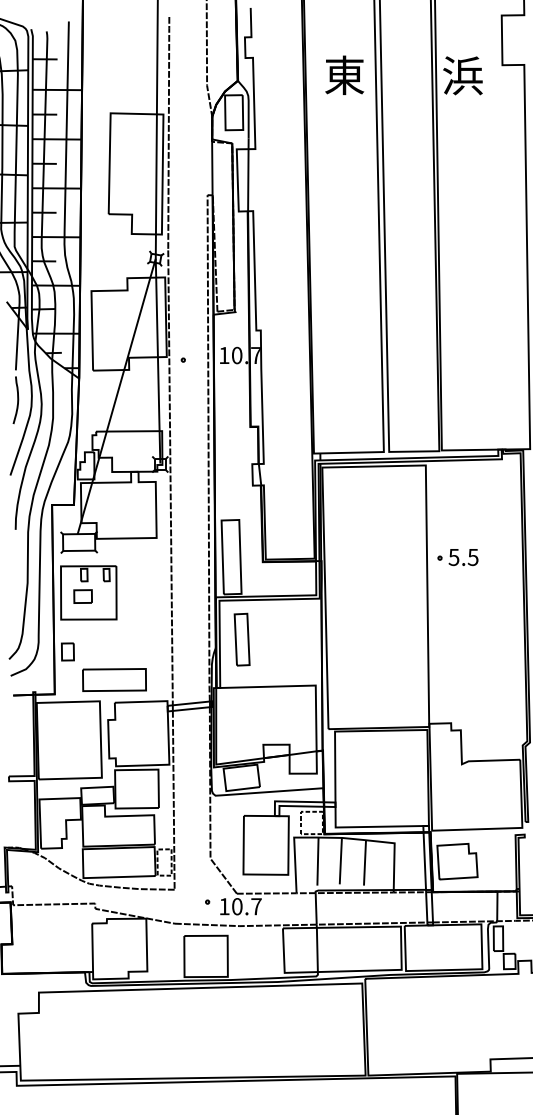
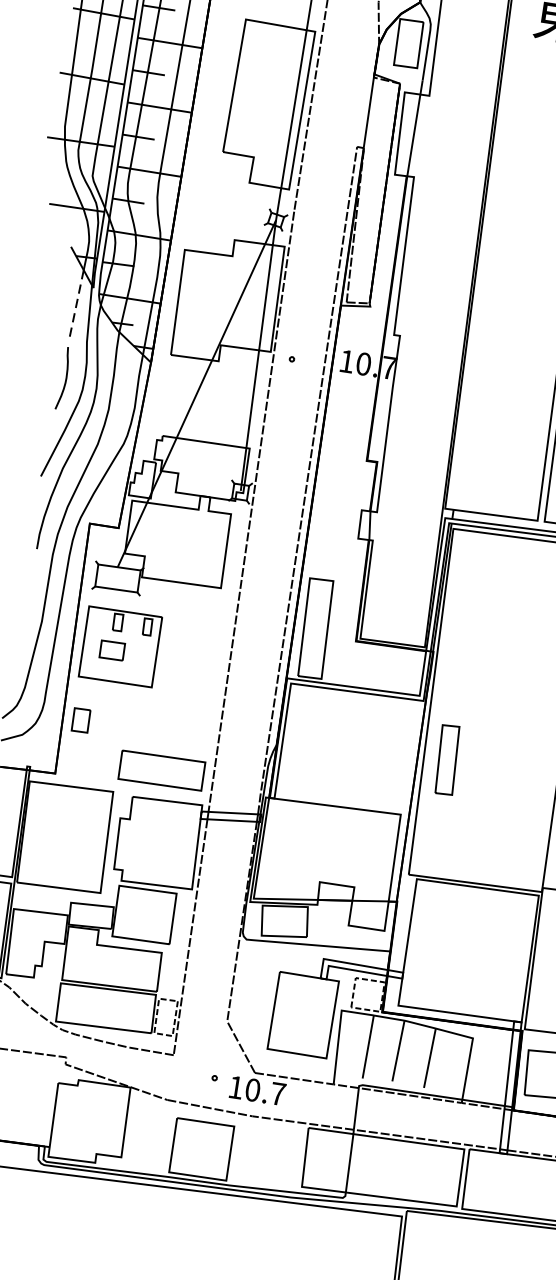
line: (17, 344) -> (76, 305), solid -> dashed
part: (241, 639) -> (446, 759), moved
part: (114, 679) -> (161, 769), moved

